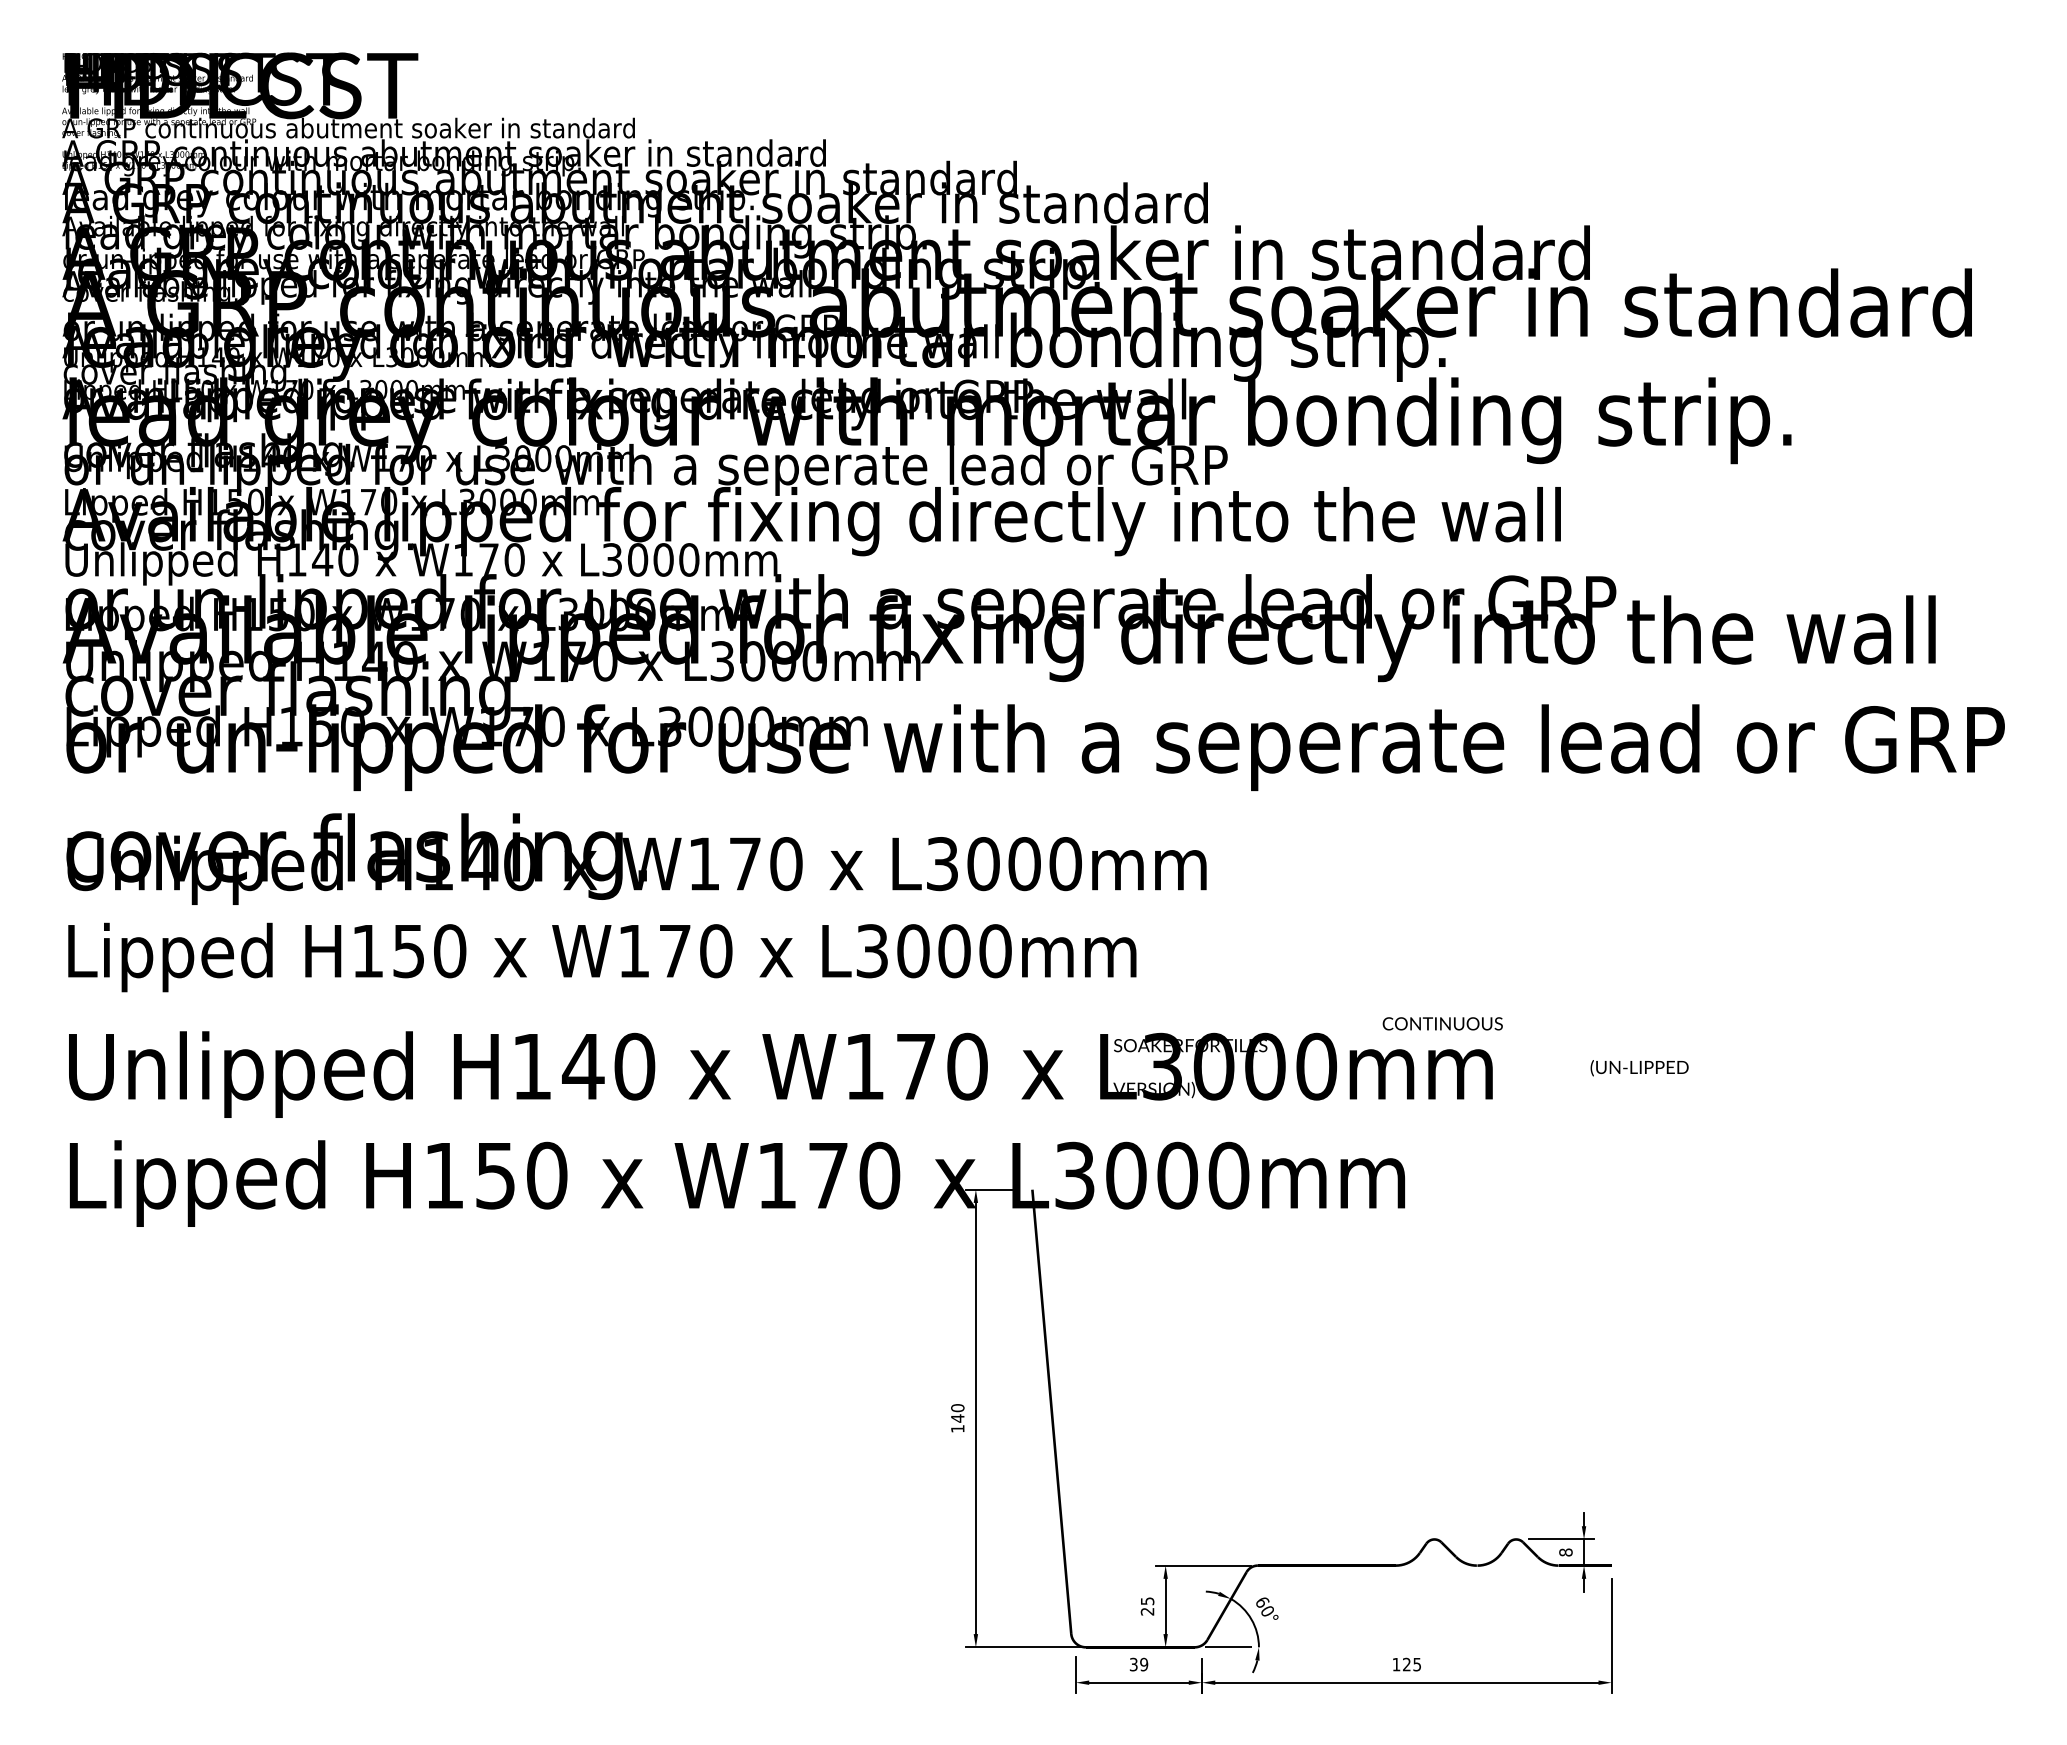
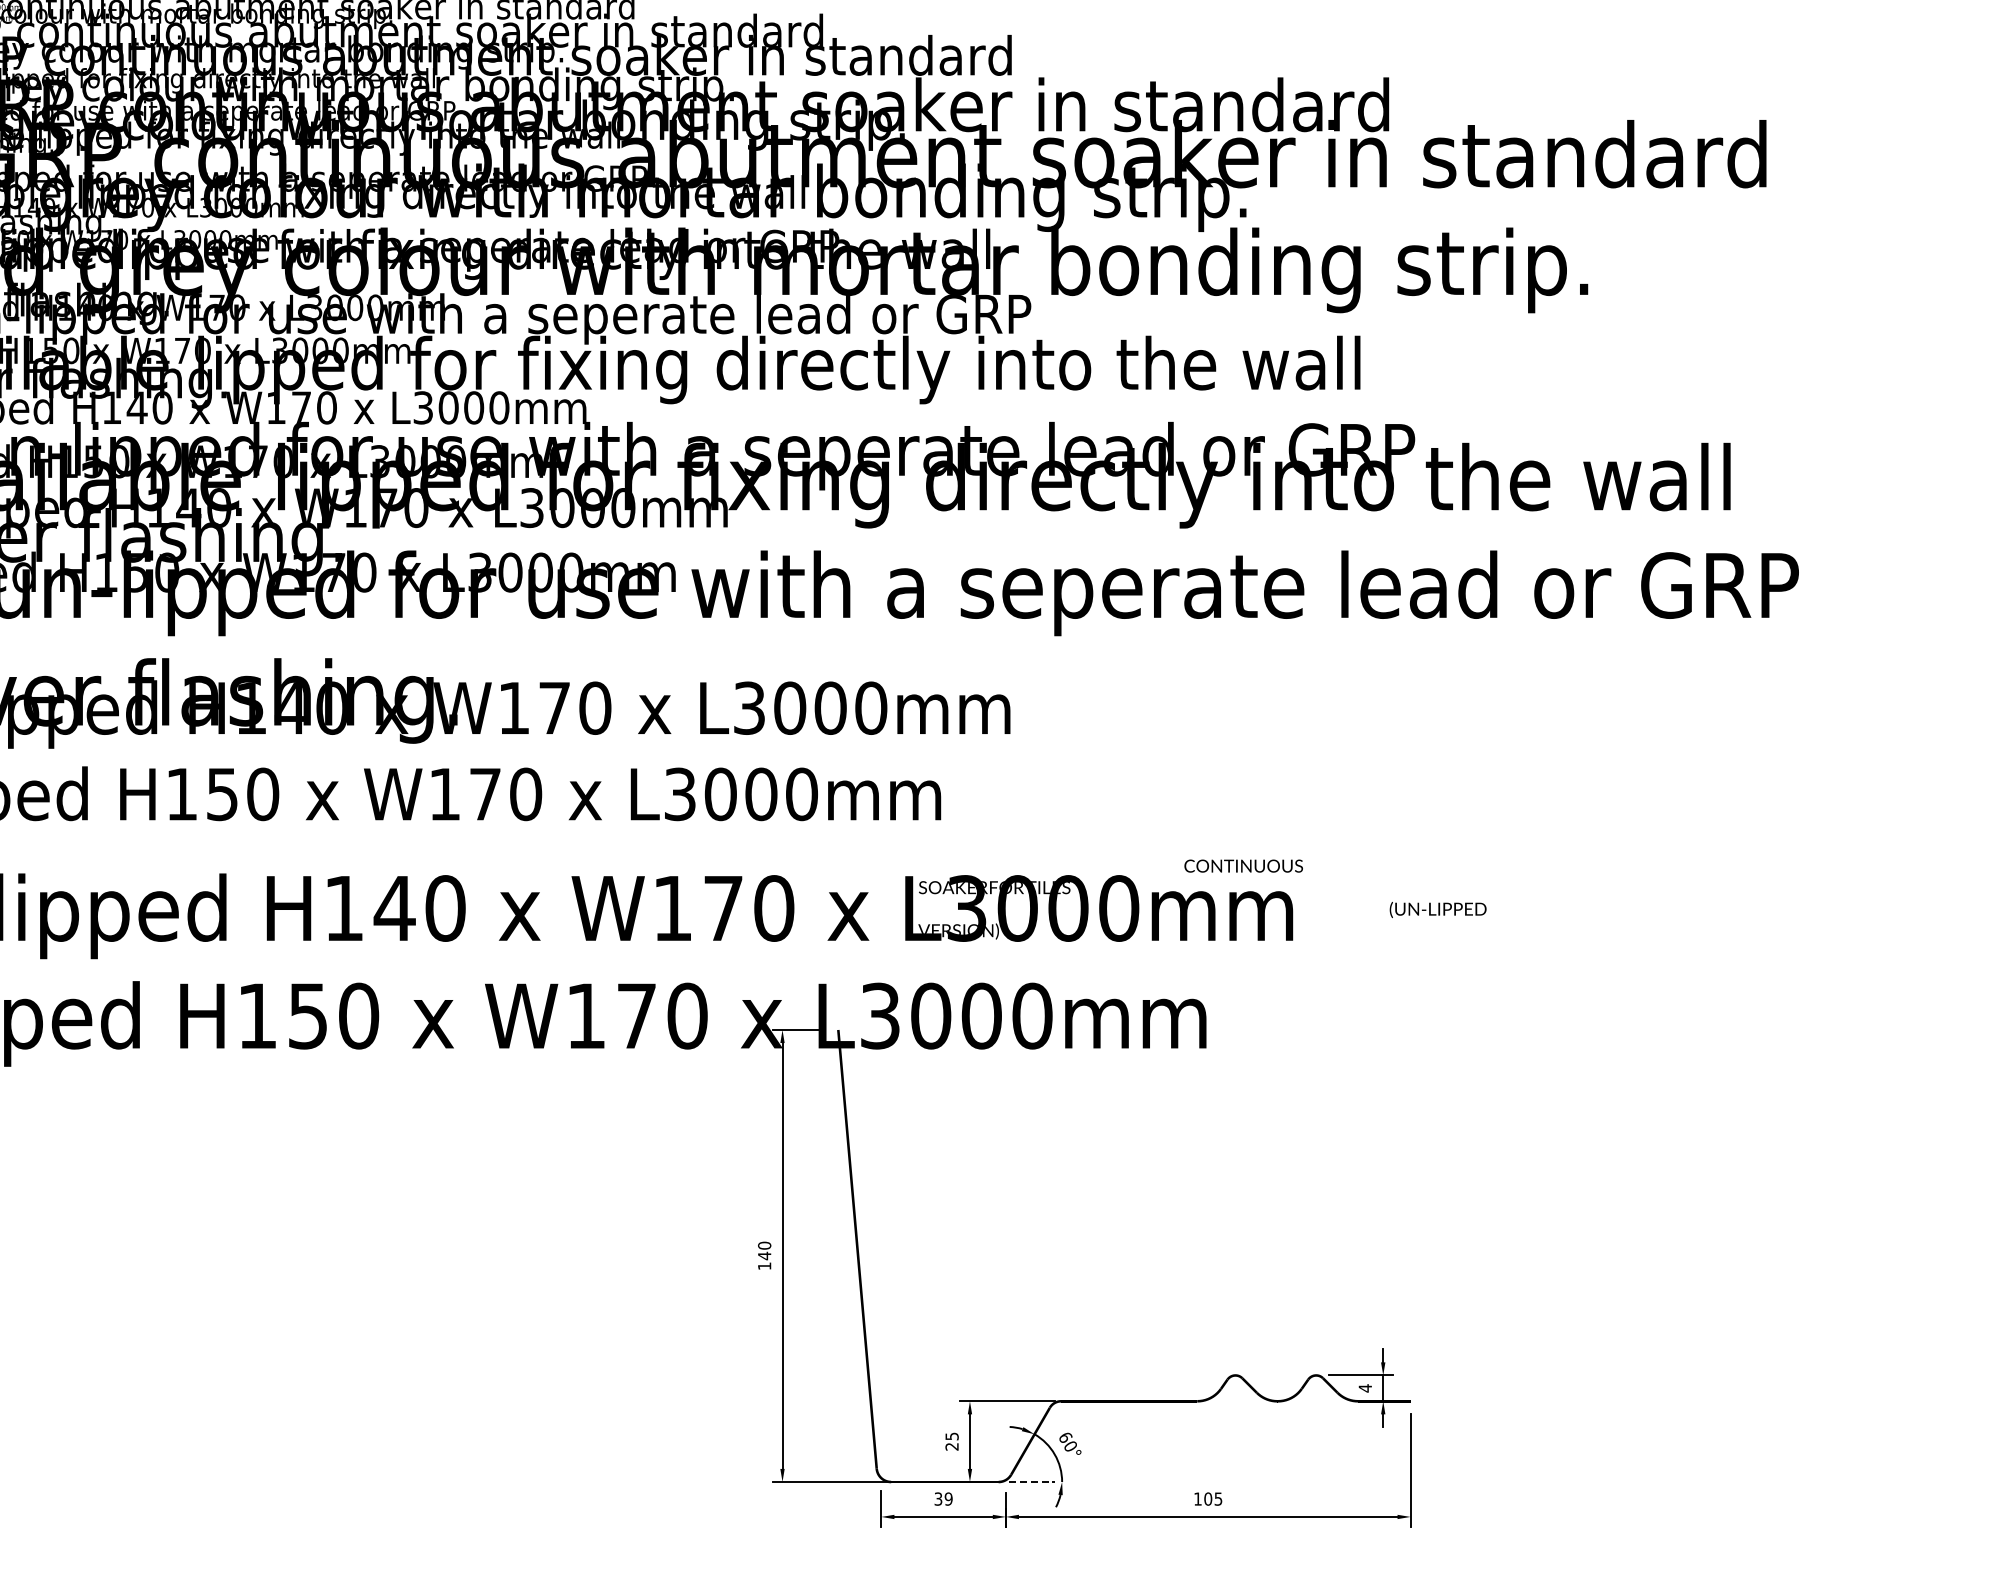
text: (1565, 1552) -> (1364, 1388), 8 -> 4
line: (1229, 1647) -> (1033, 1482), solid -> dashed
text: (1406, 1664) -> (1207, 1498), 125 -> 105

